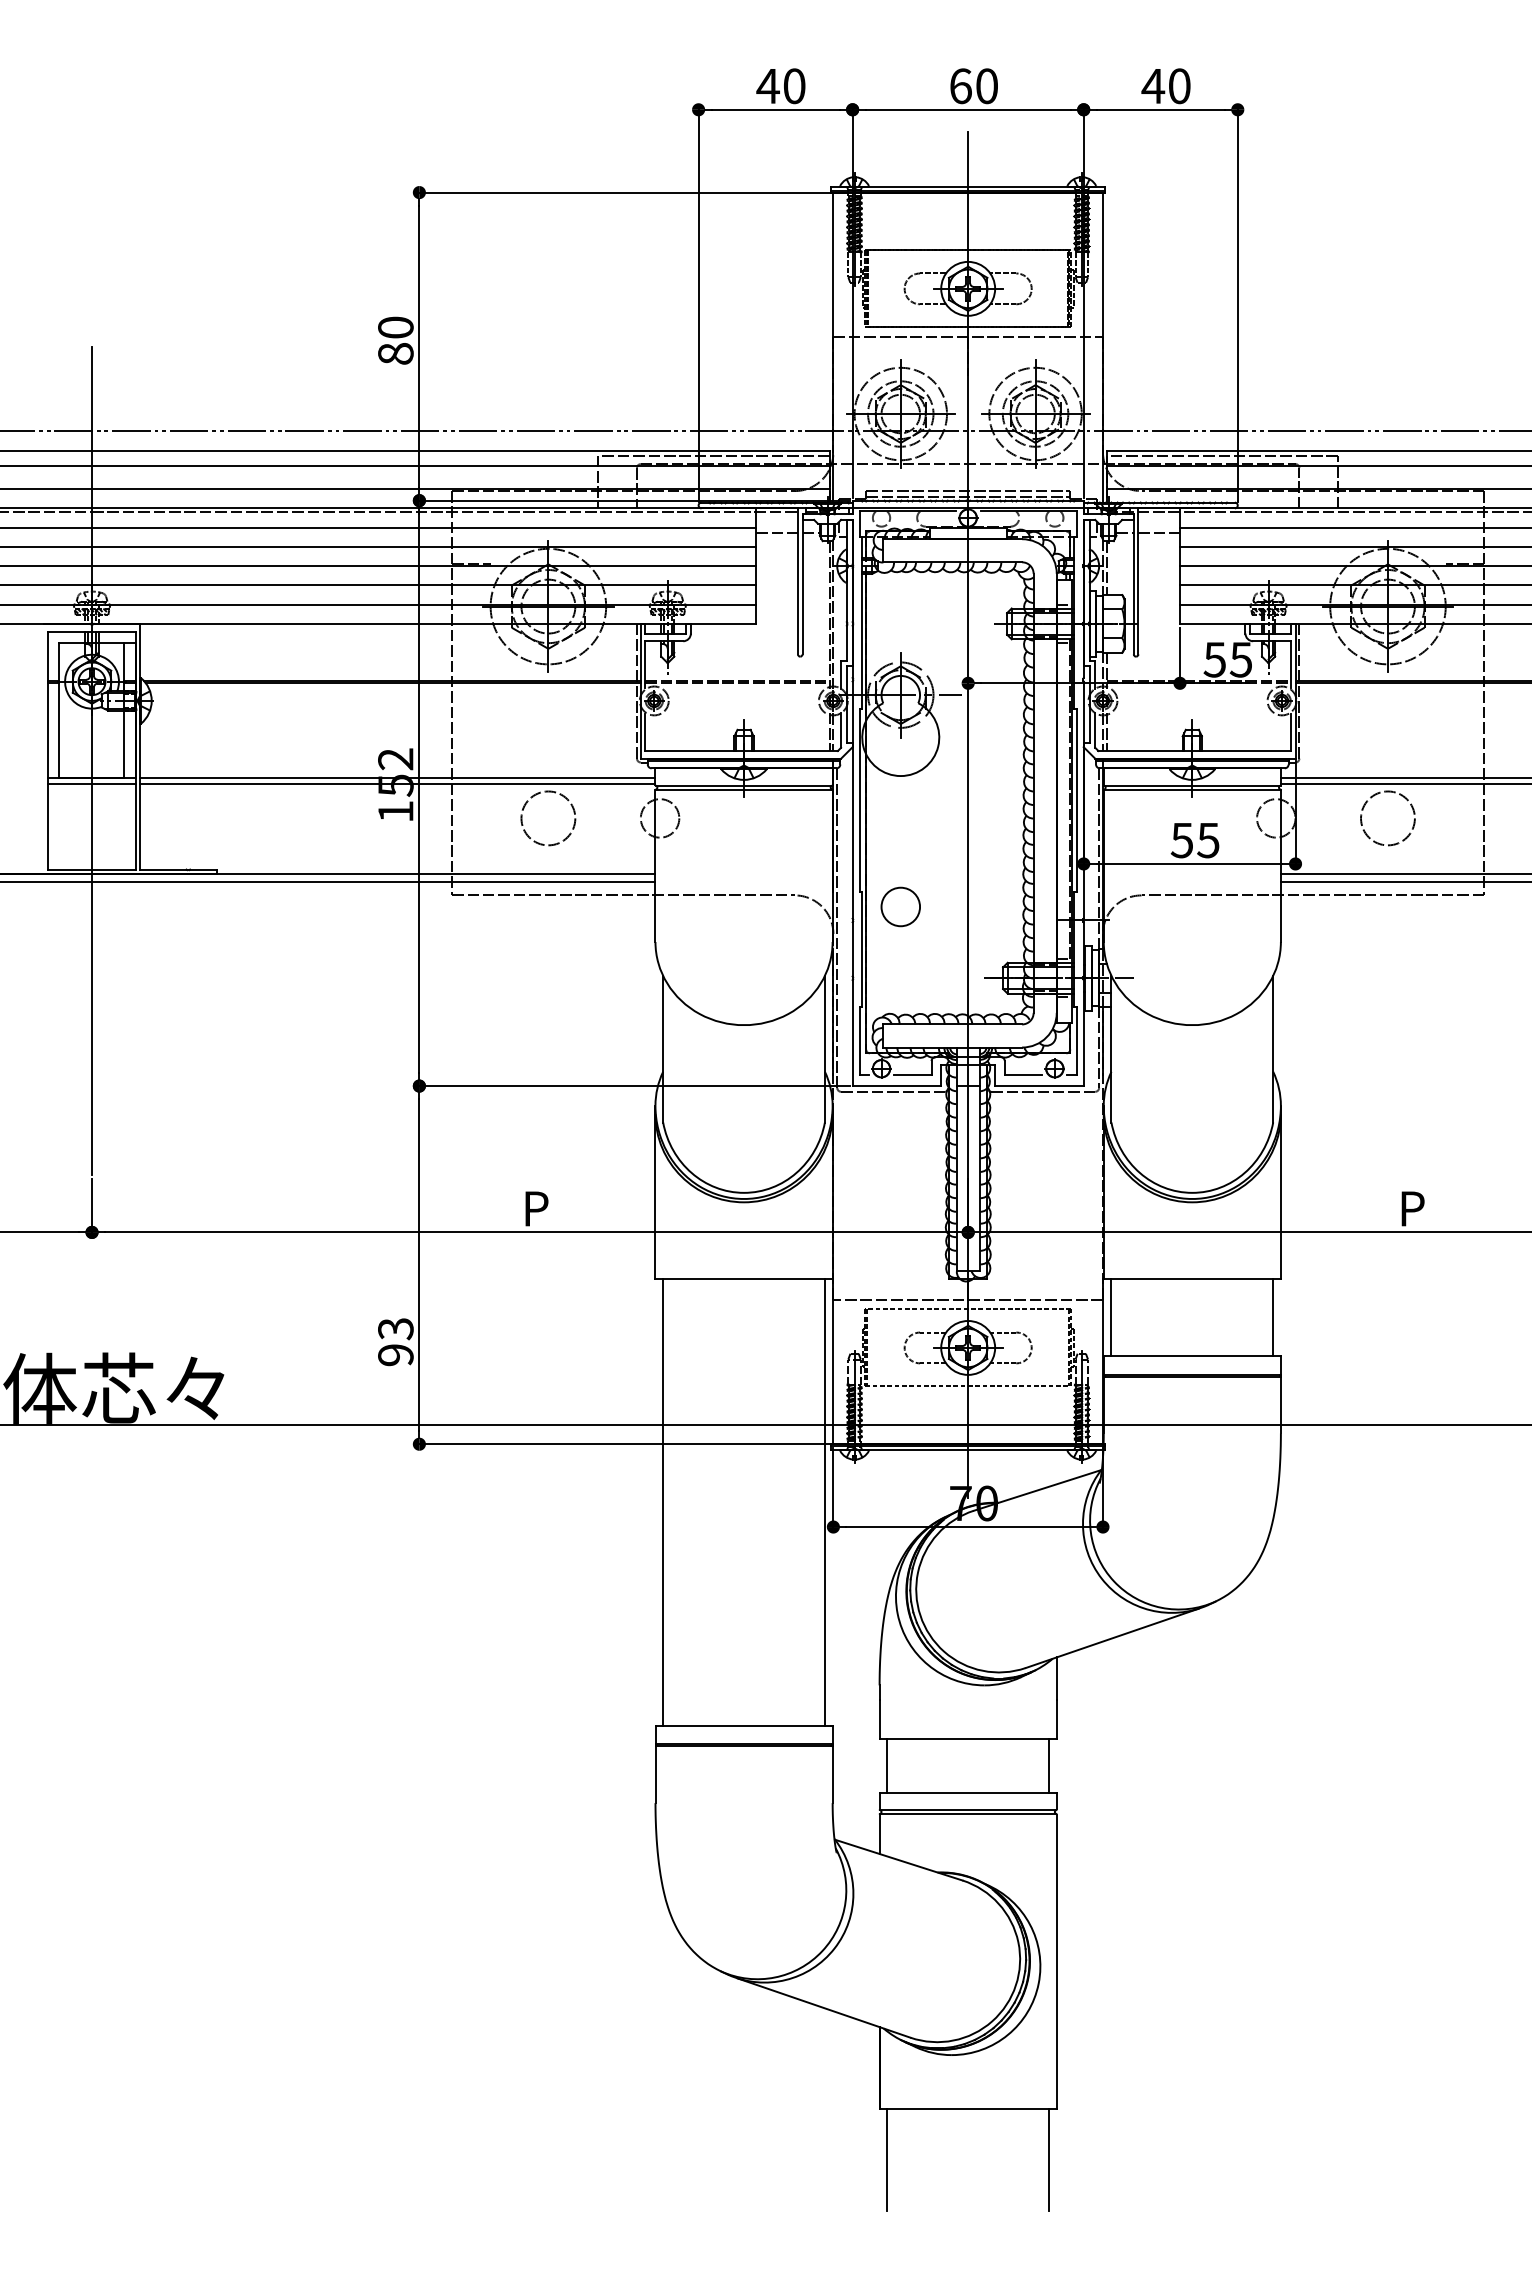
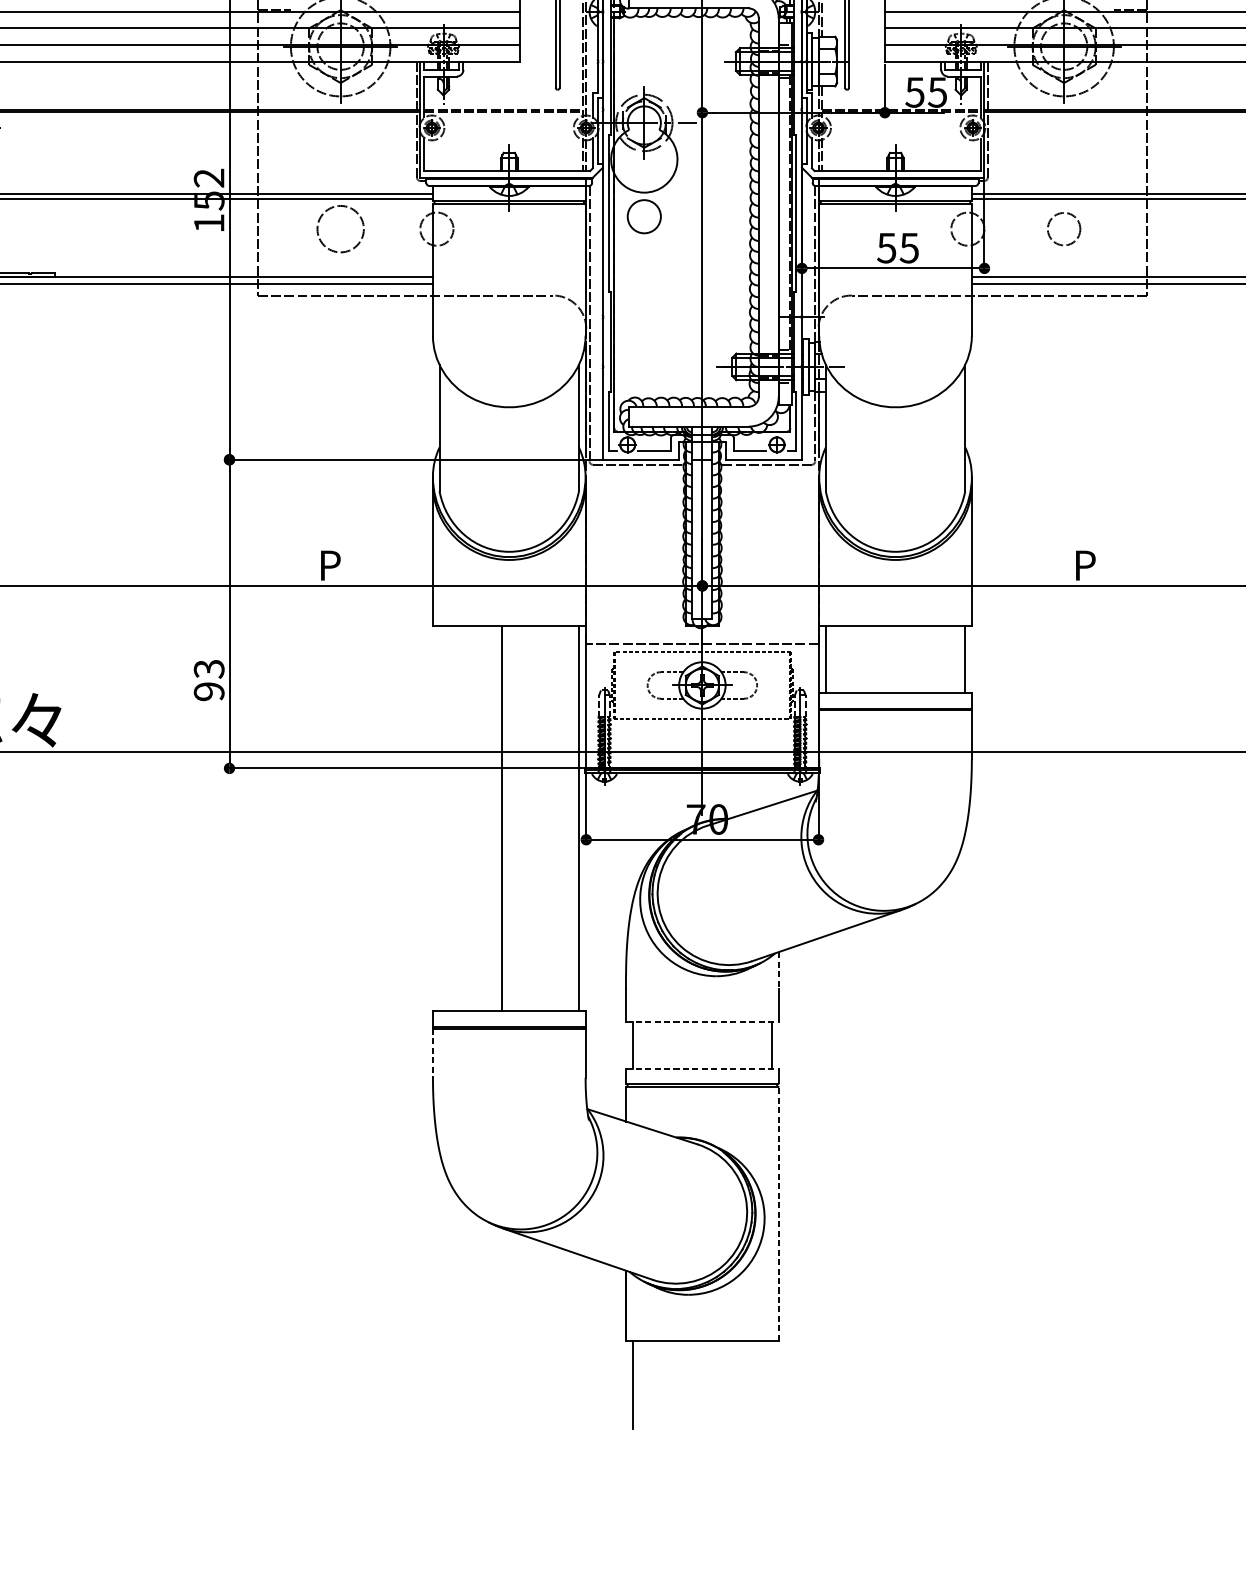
circle: (1387, 818) -> (1063, 229), size x0.7
circle: (900, 906) -> (644, 216), moved
line: (663, 1502) -> (501, 818), moved
line: (1056, 1679) -> (778, 971), solid -> dashed
line: (968, 1738) -> (702, 1022), solid -> dashed
line: (655, 1775) -> (432, 1053), solid -> dashed
line: (968, 1792) -> (702, 1068), solid -> dashed
line: (1056, 1961) -> (778, 1214), solid -> dashed
line: (1049, 2159) -> (772, 1384), removed

